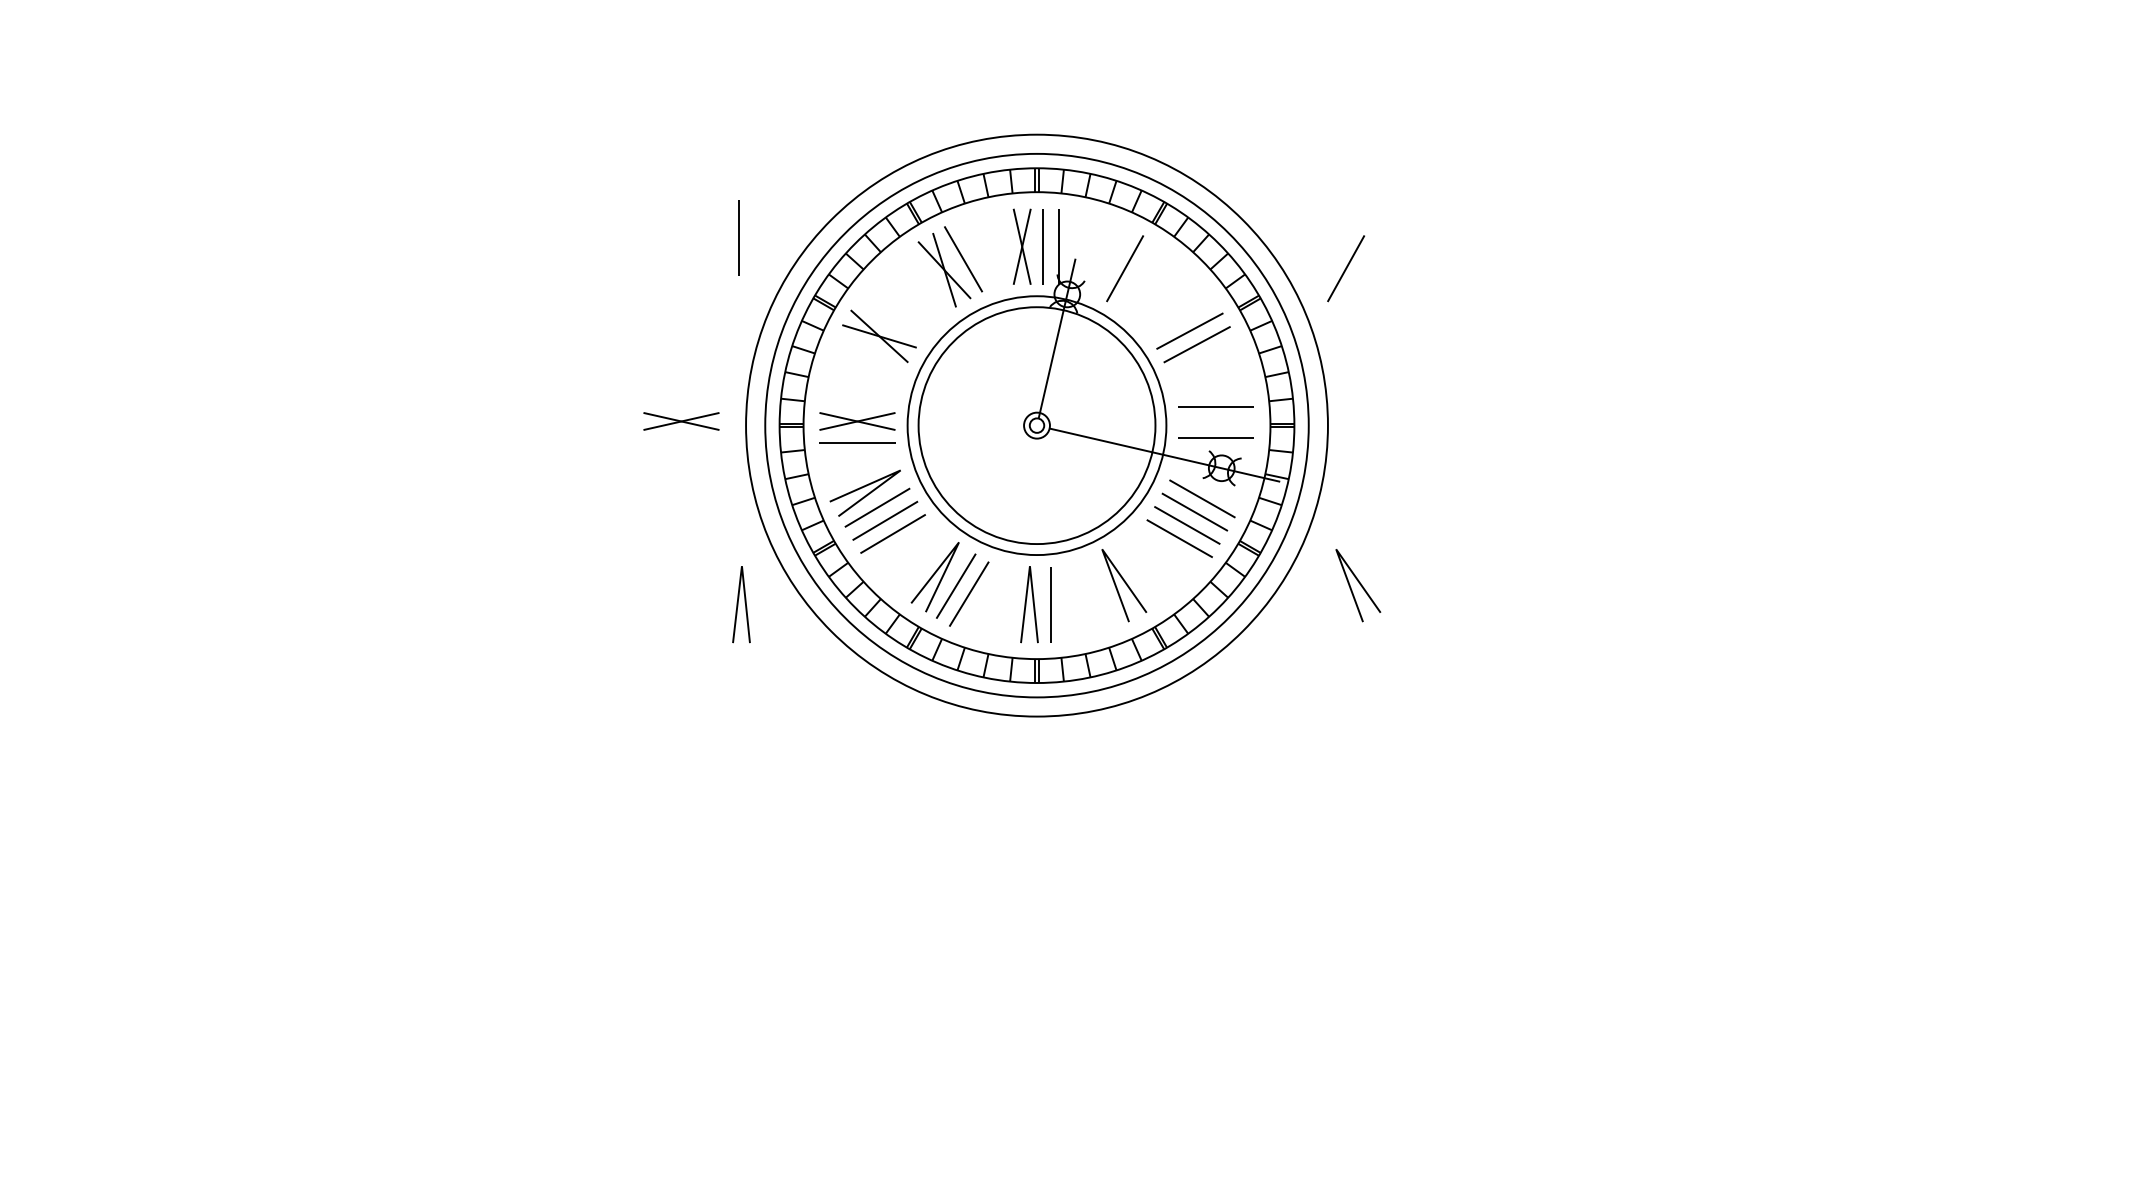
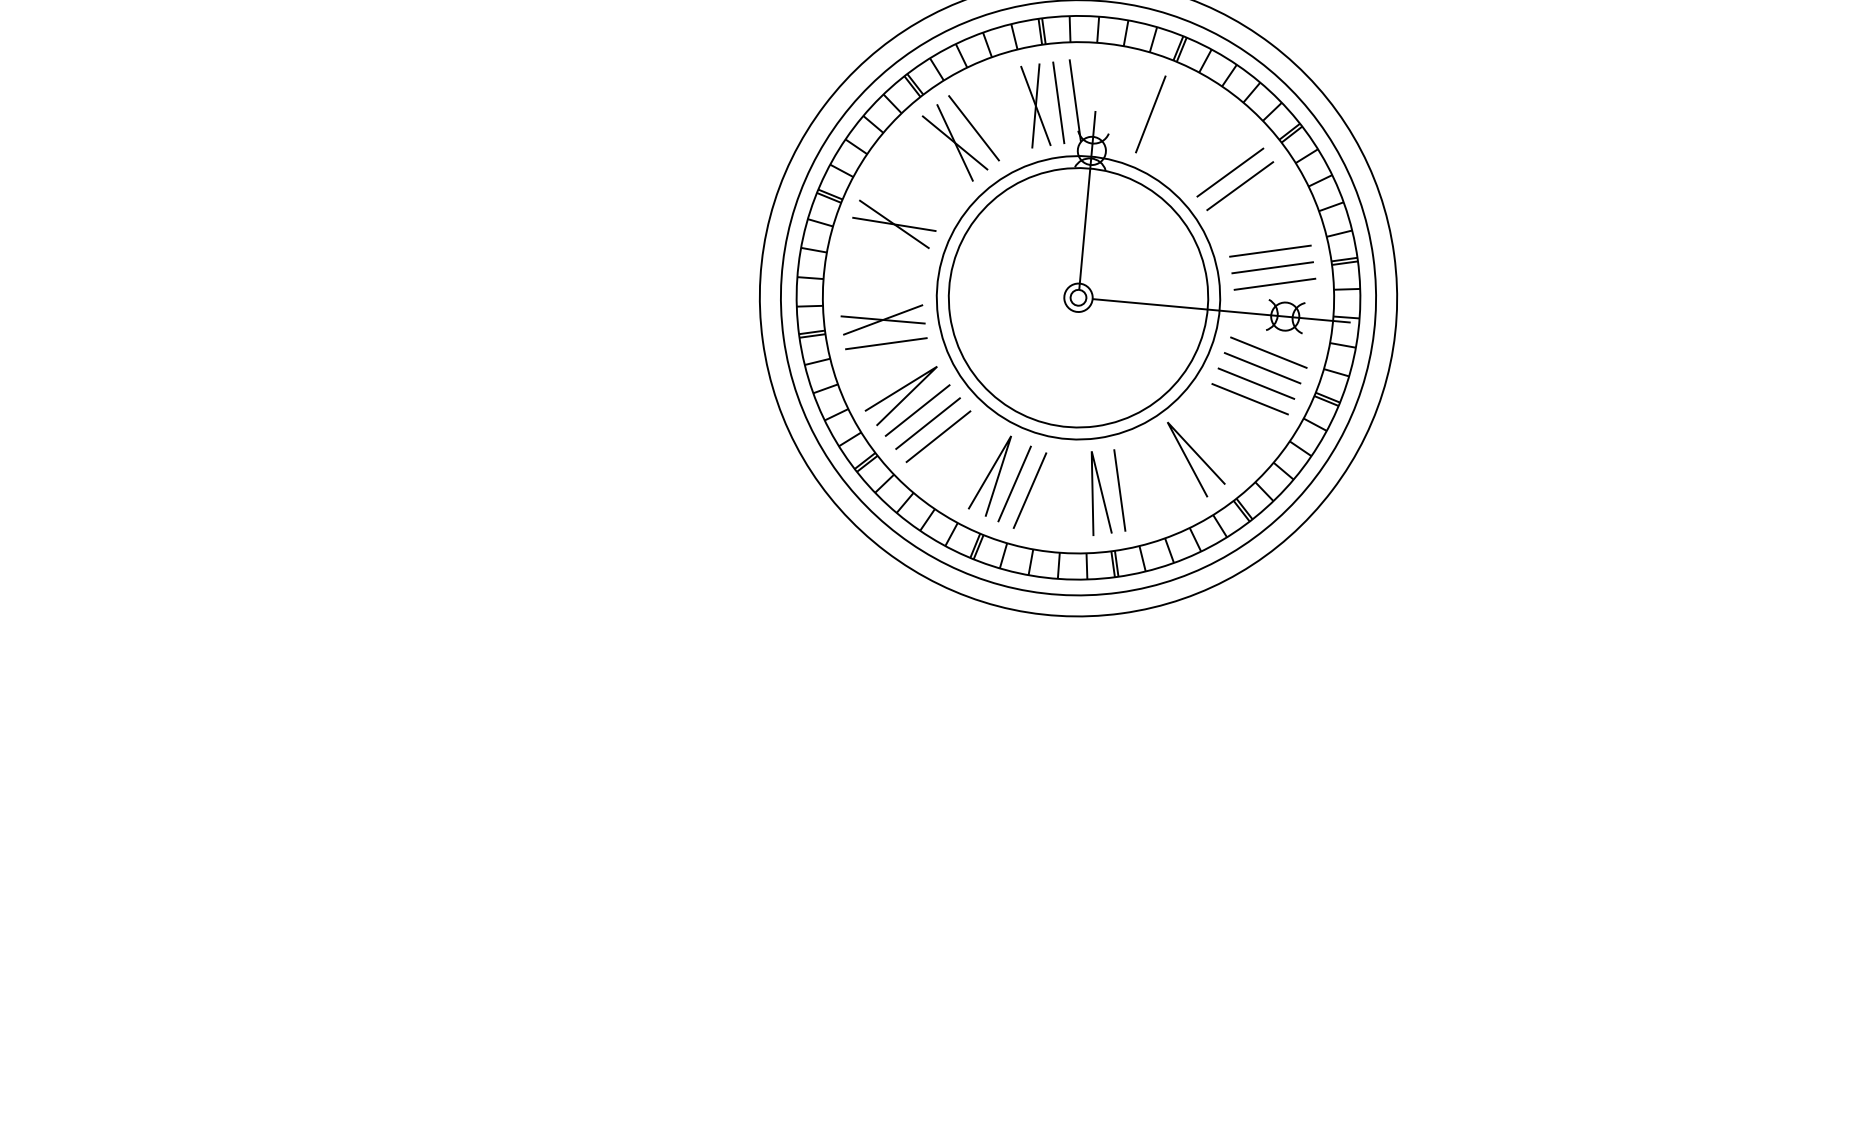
line: (738, 237) -> (726, 138), removed
line: (1345, 268) -> (1389, 81), removed
part: (681, 421) -> (692, 346), removed
line: (1215, 422) -> (1271, 267), added
curve: (1359, 584) -> (1451, 422), removed
curve: (738, 604) -> (781, 536), removed

